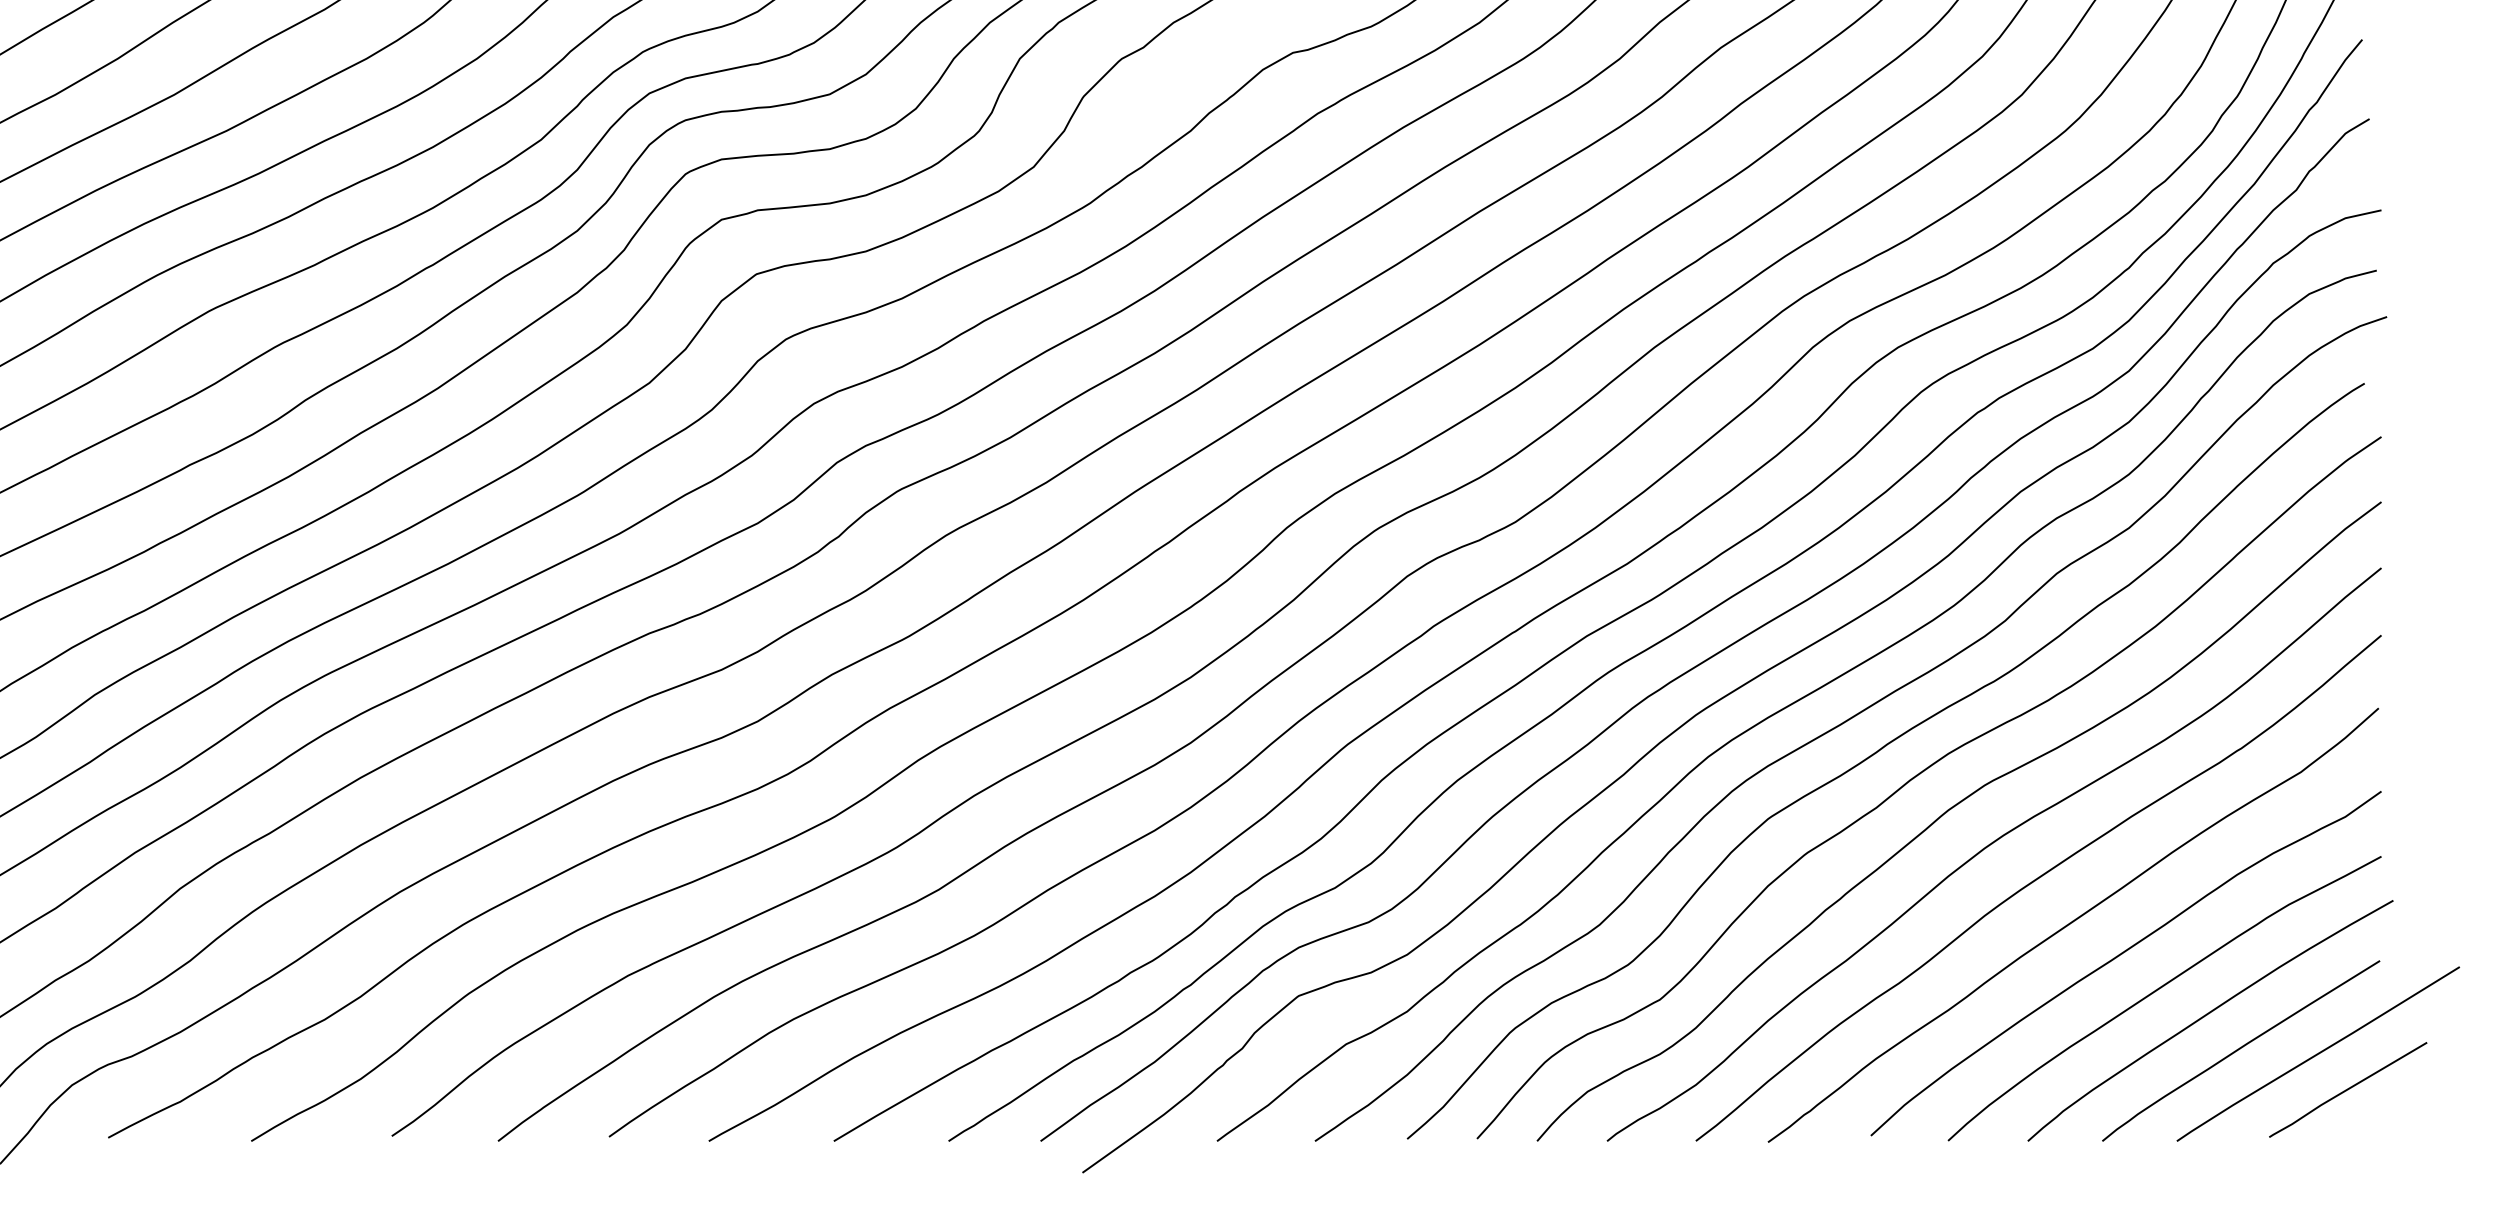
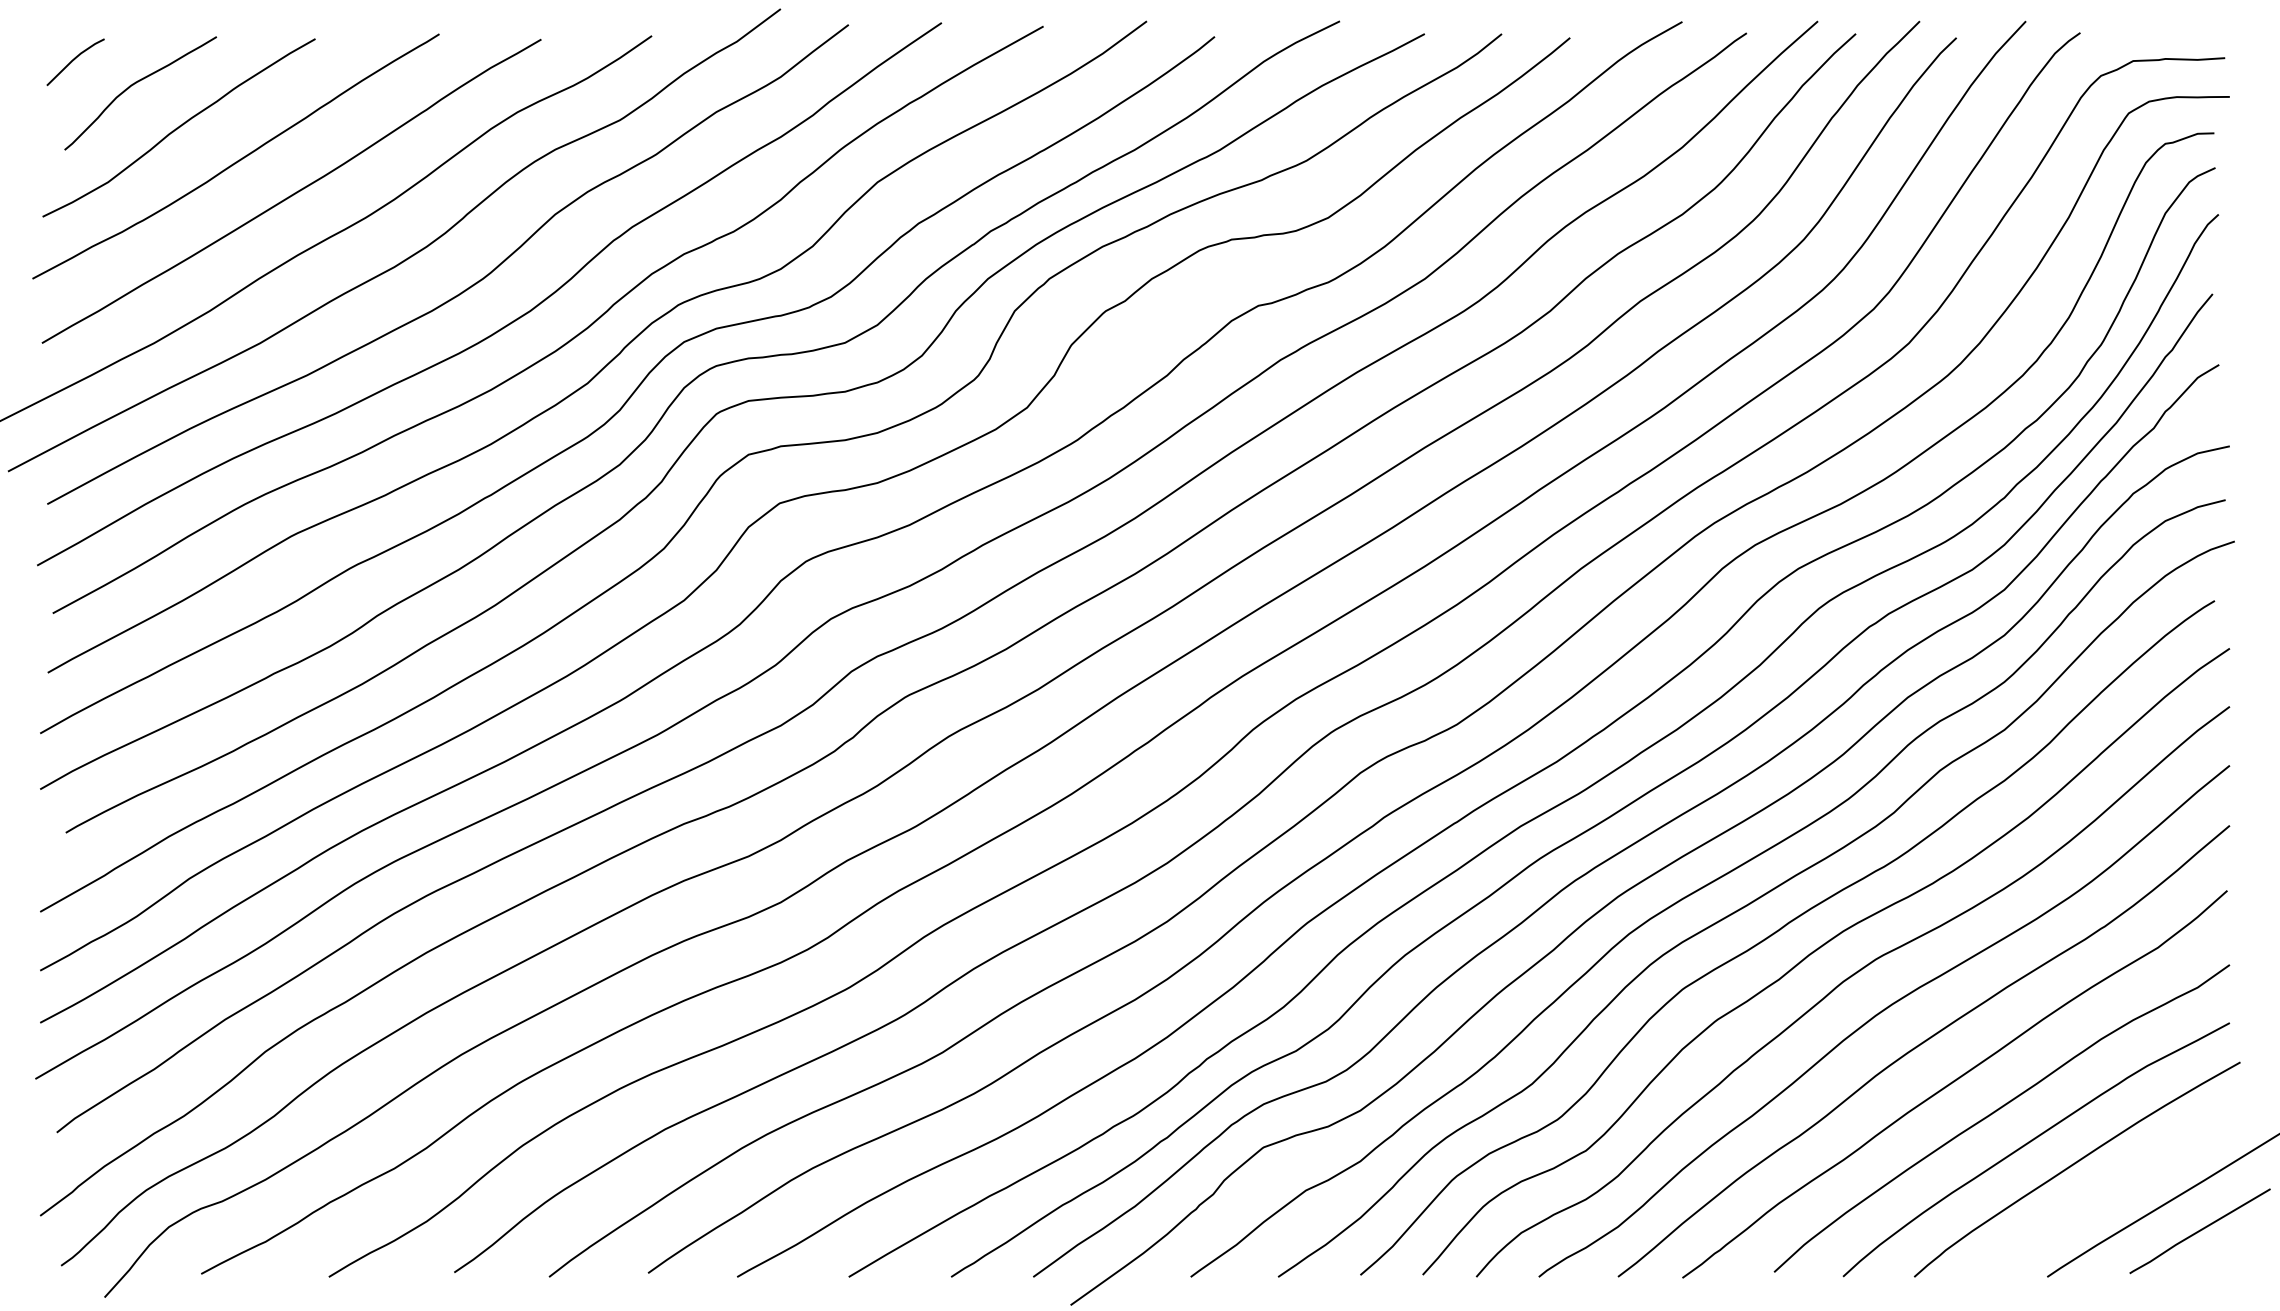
curve: (2239, 1049) -> (2103, 1195), removed

